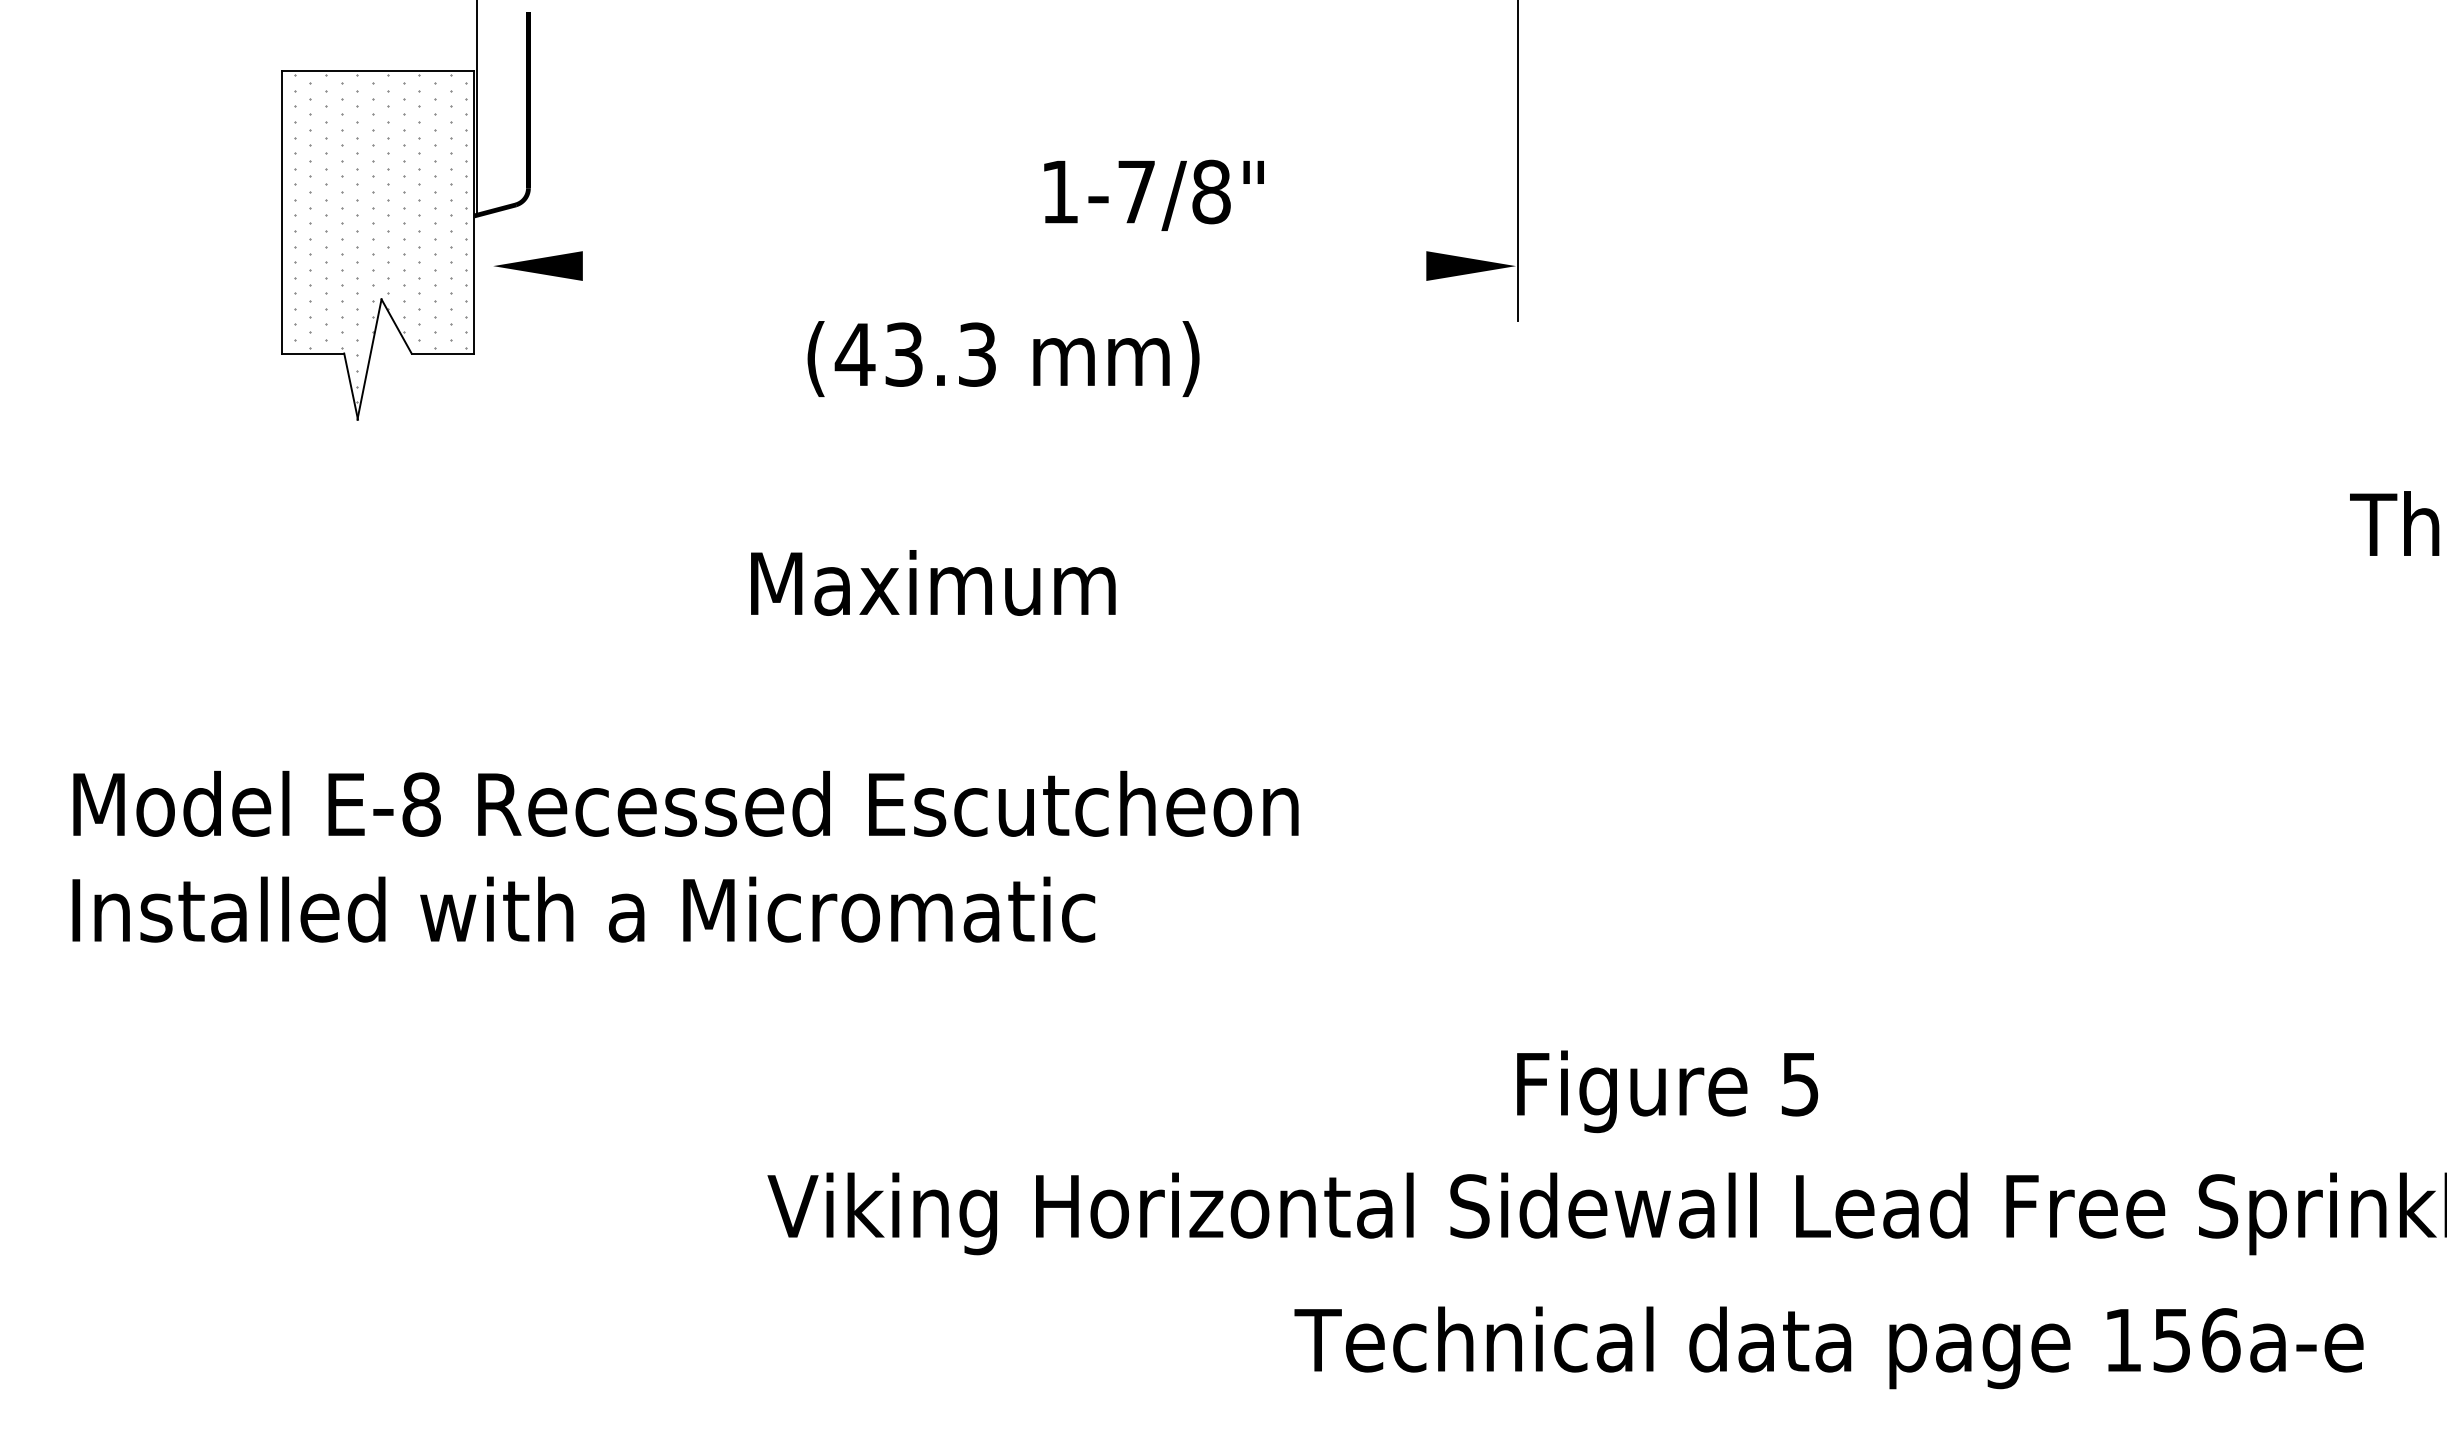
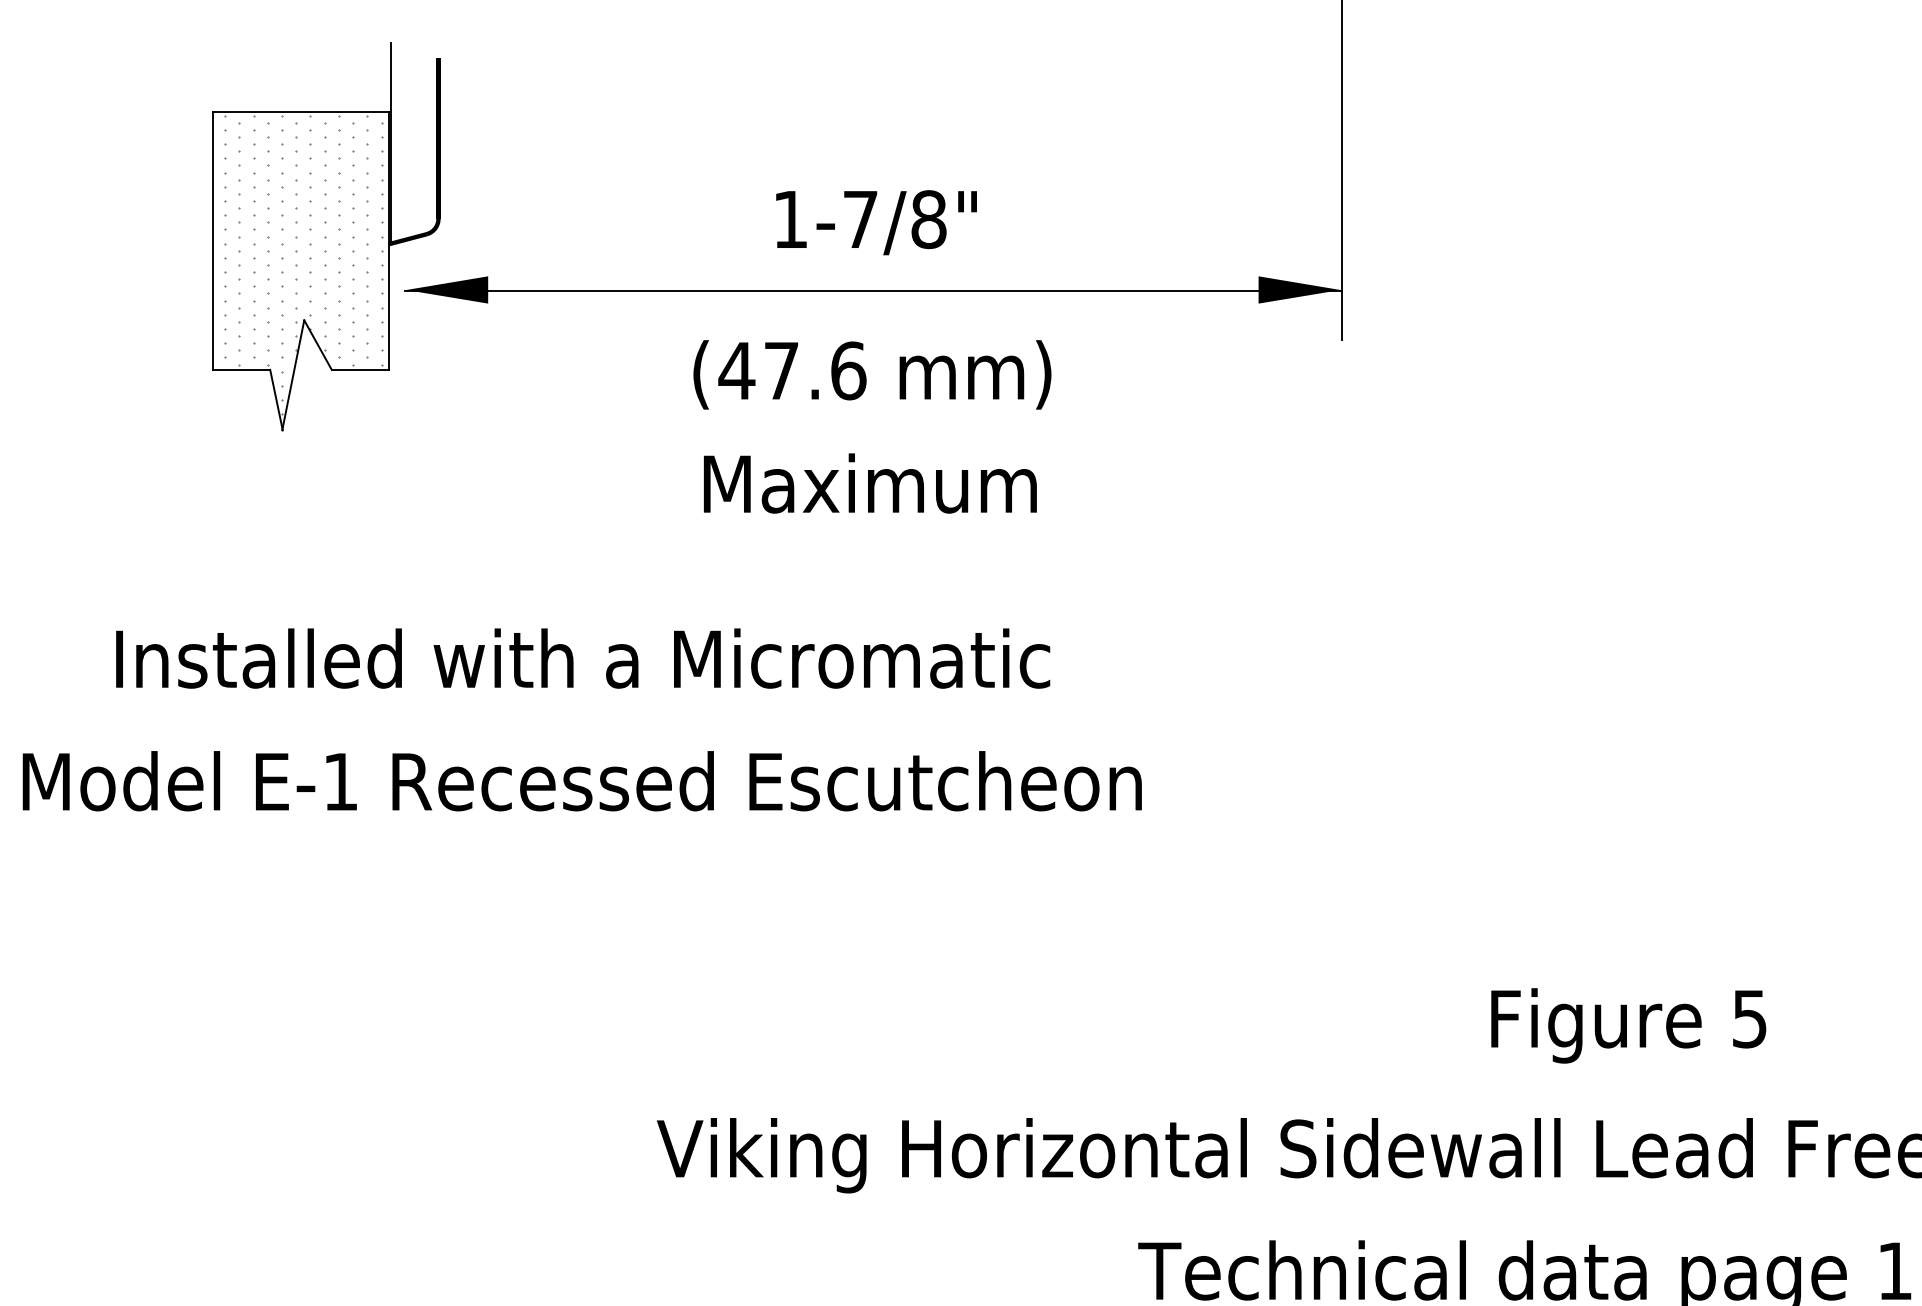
text: (1153, 194) -> (876, 221), moved
line: (1004, 267) -> (873, 291), added
text: (941, 354) -> (815, 370), (43.3 -> (47.6
text: (933, 582) -> (870, 483), moved
text: (421, 804) -> (340, 781), E-8 -> E-1
text: (583, 909) -> (582, 658), moved
text: (1667, 1091) -> (1628, 1025), moved

